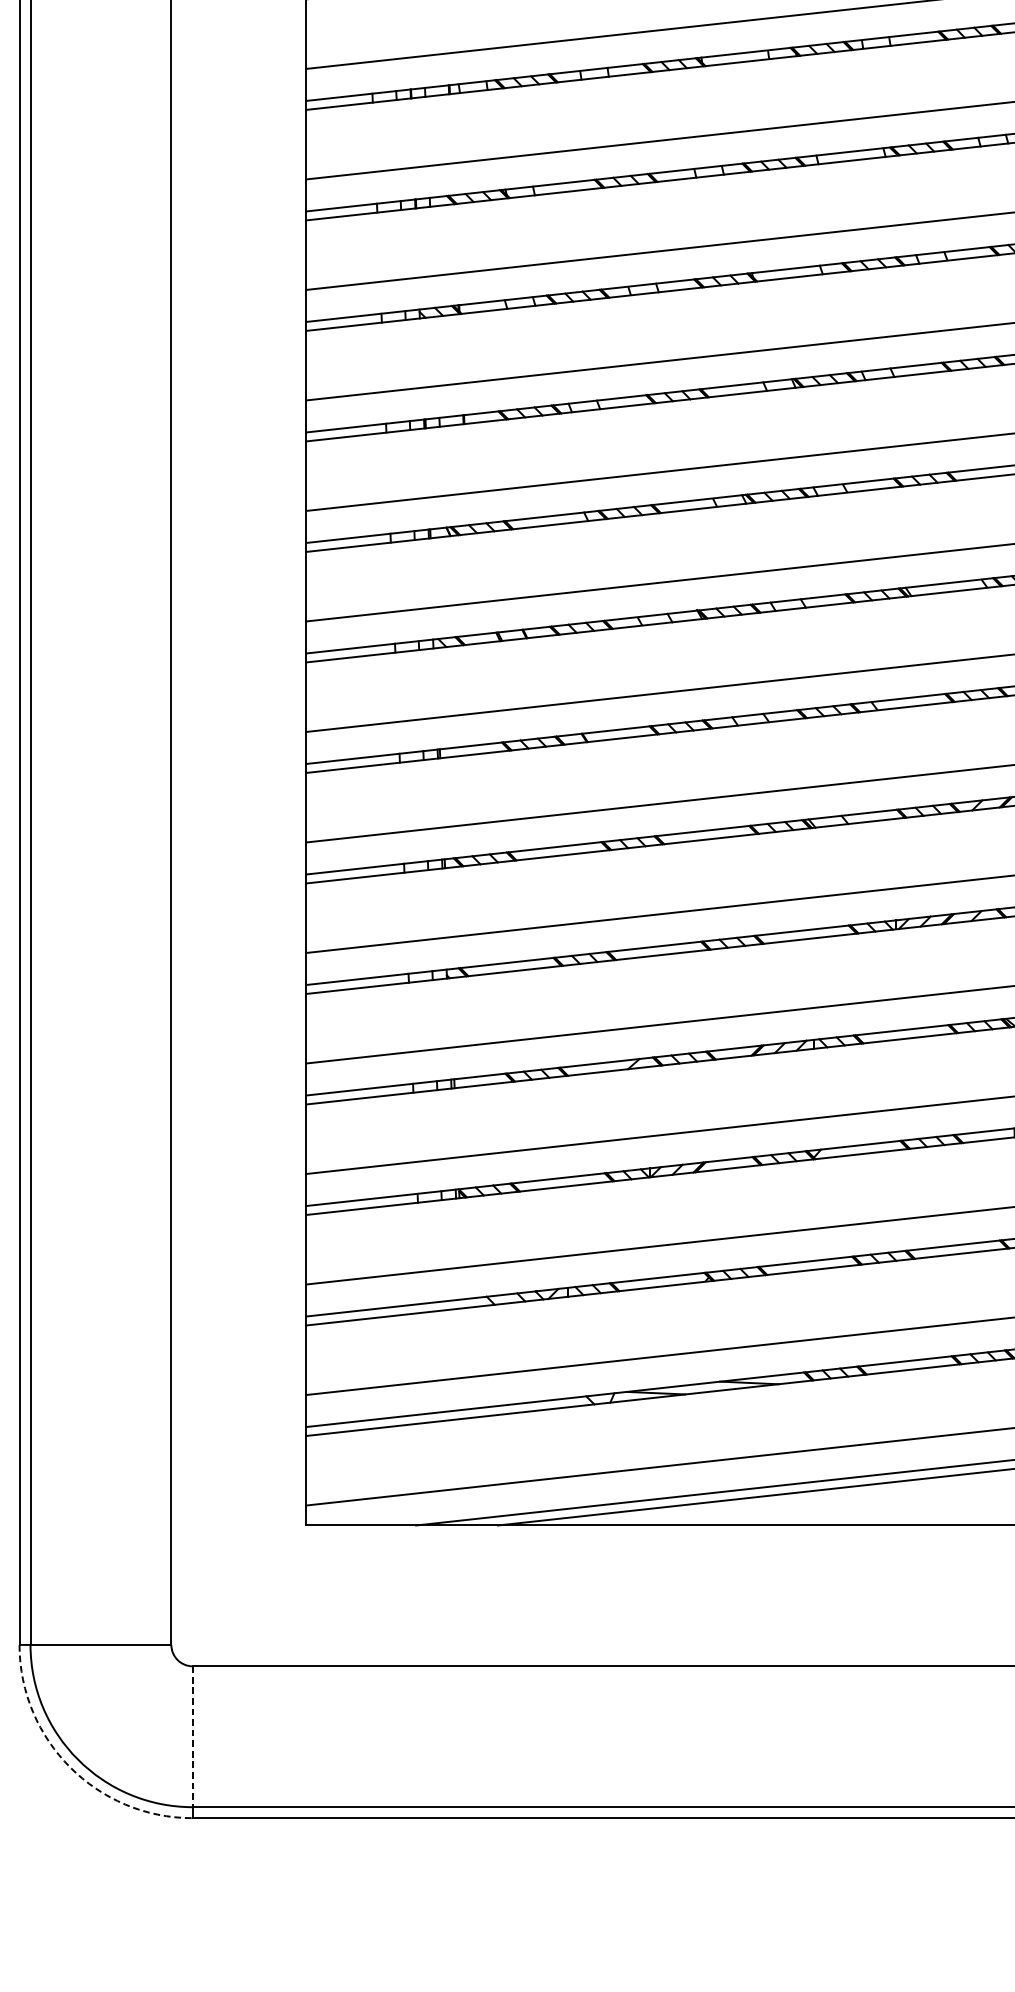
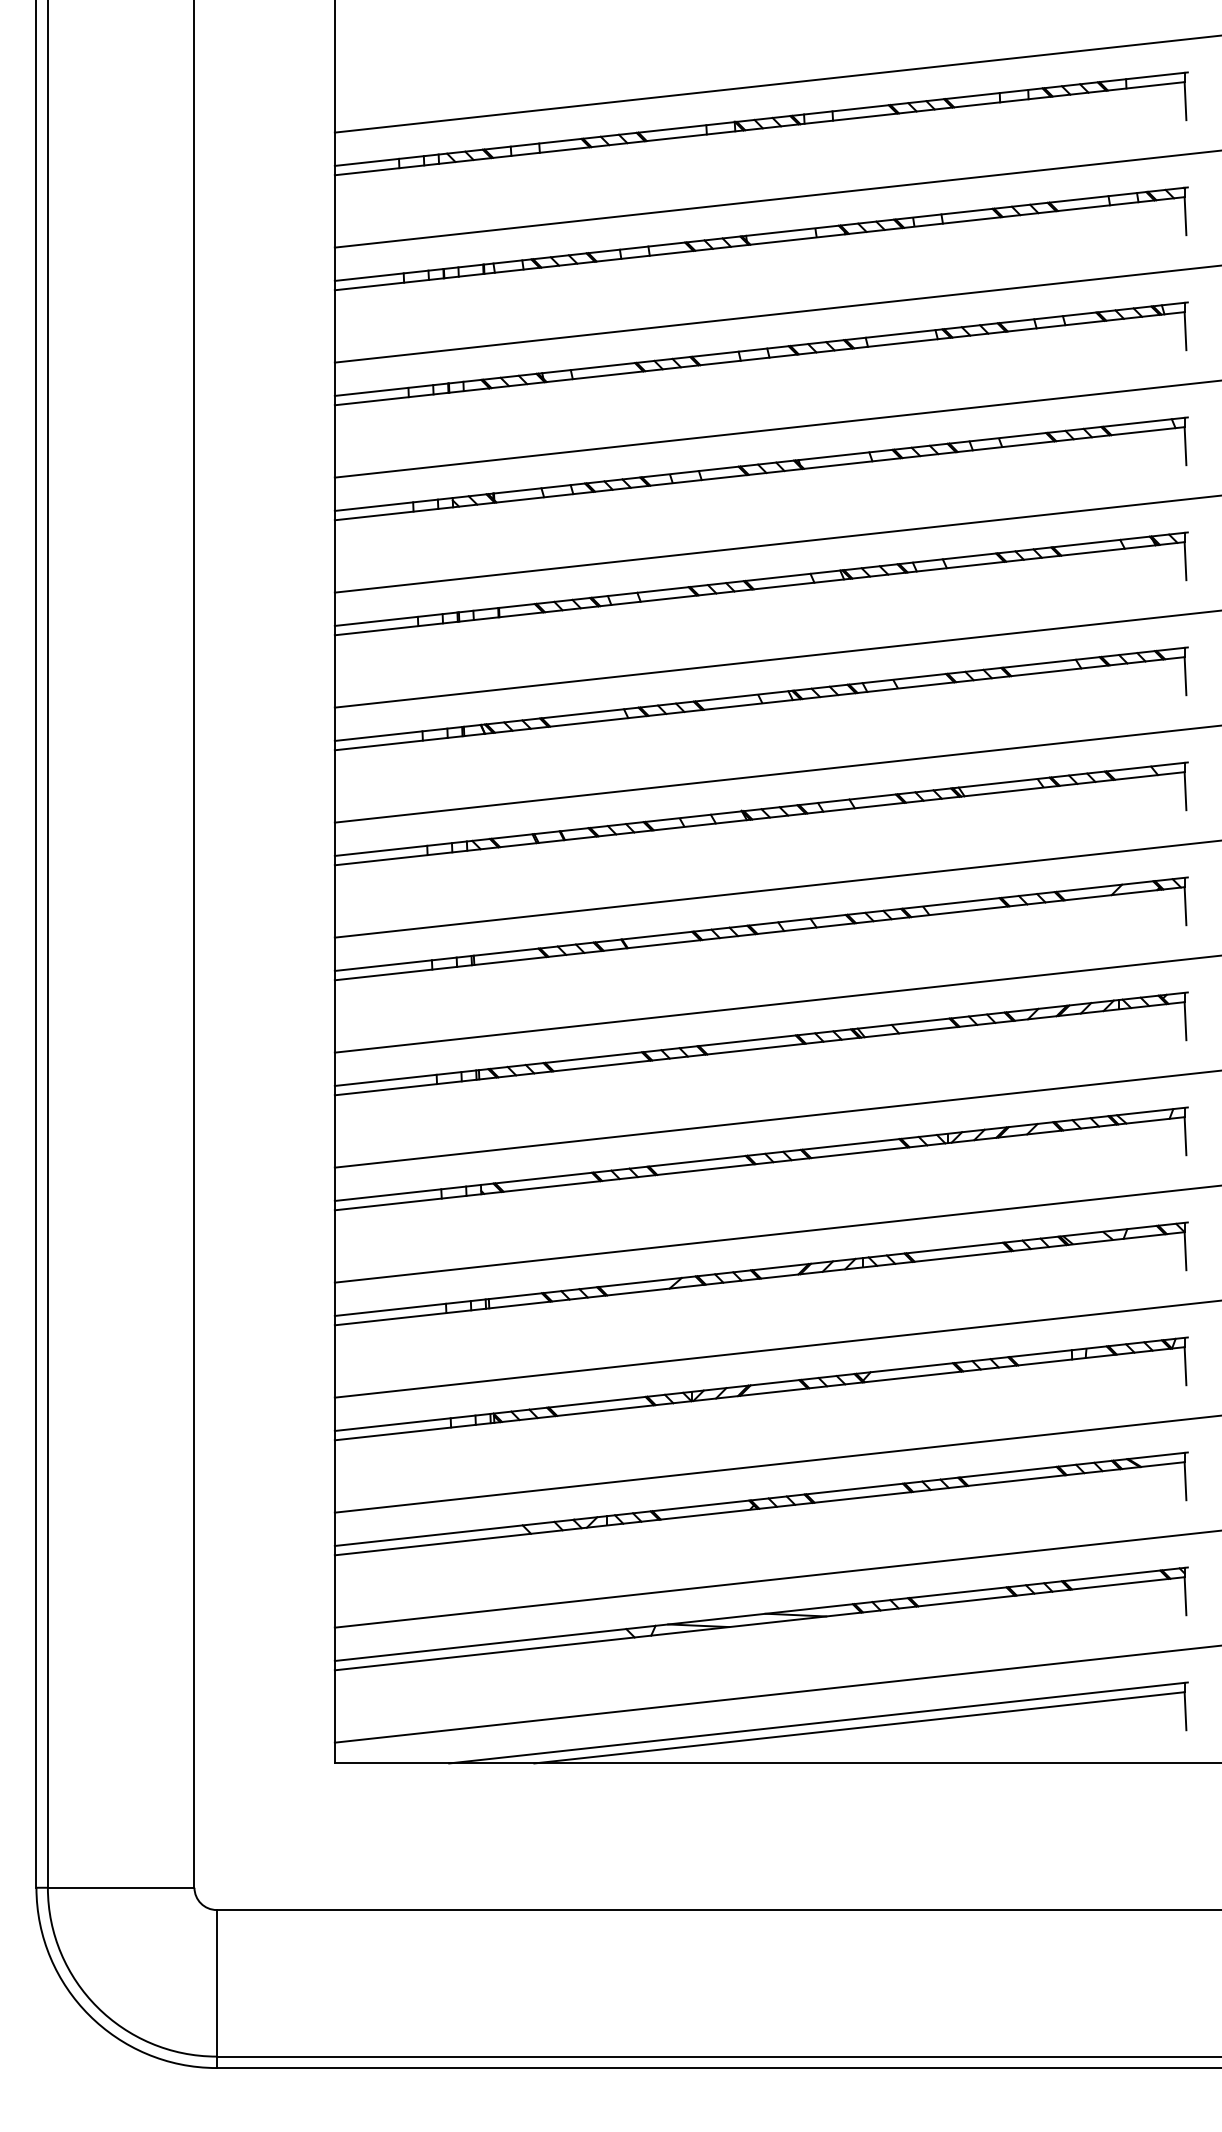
line: (192, 1736) -> (216, 1983), dashed -> solid
arc: (70, 1767) -> (89, 2015), dashed -> solid

